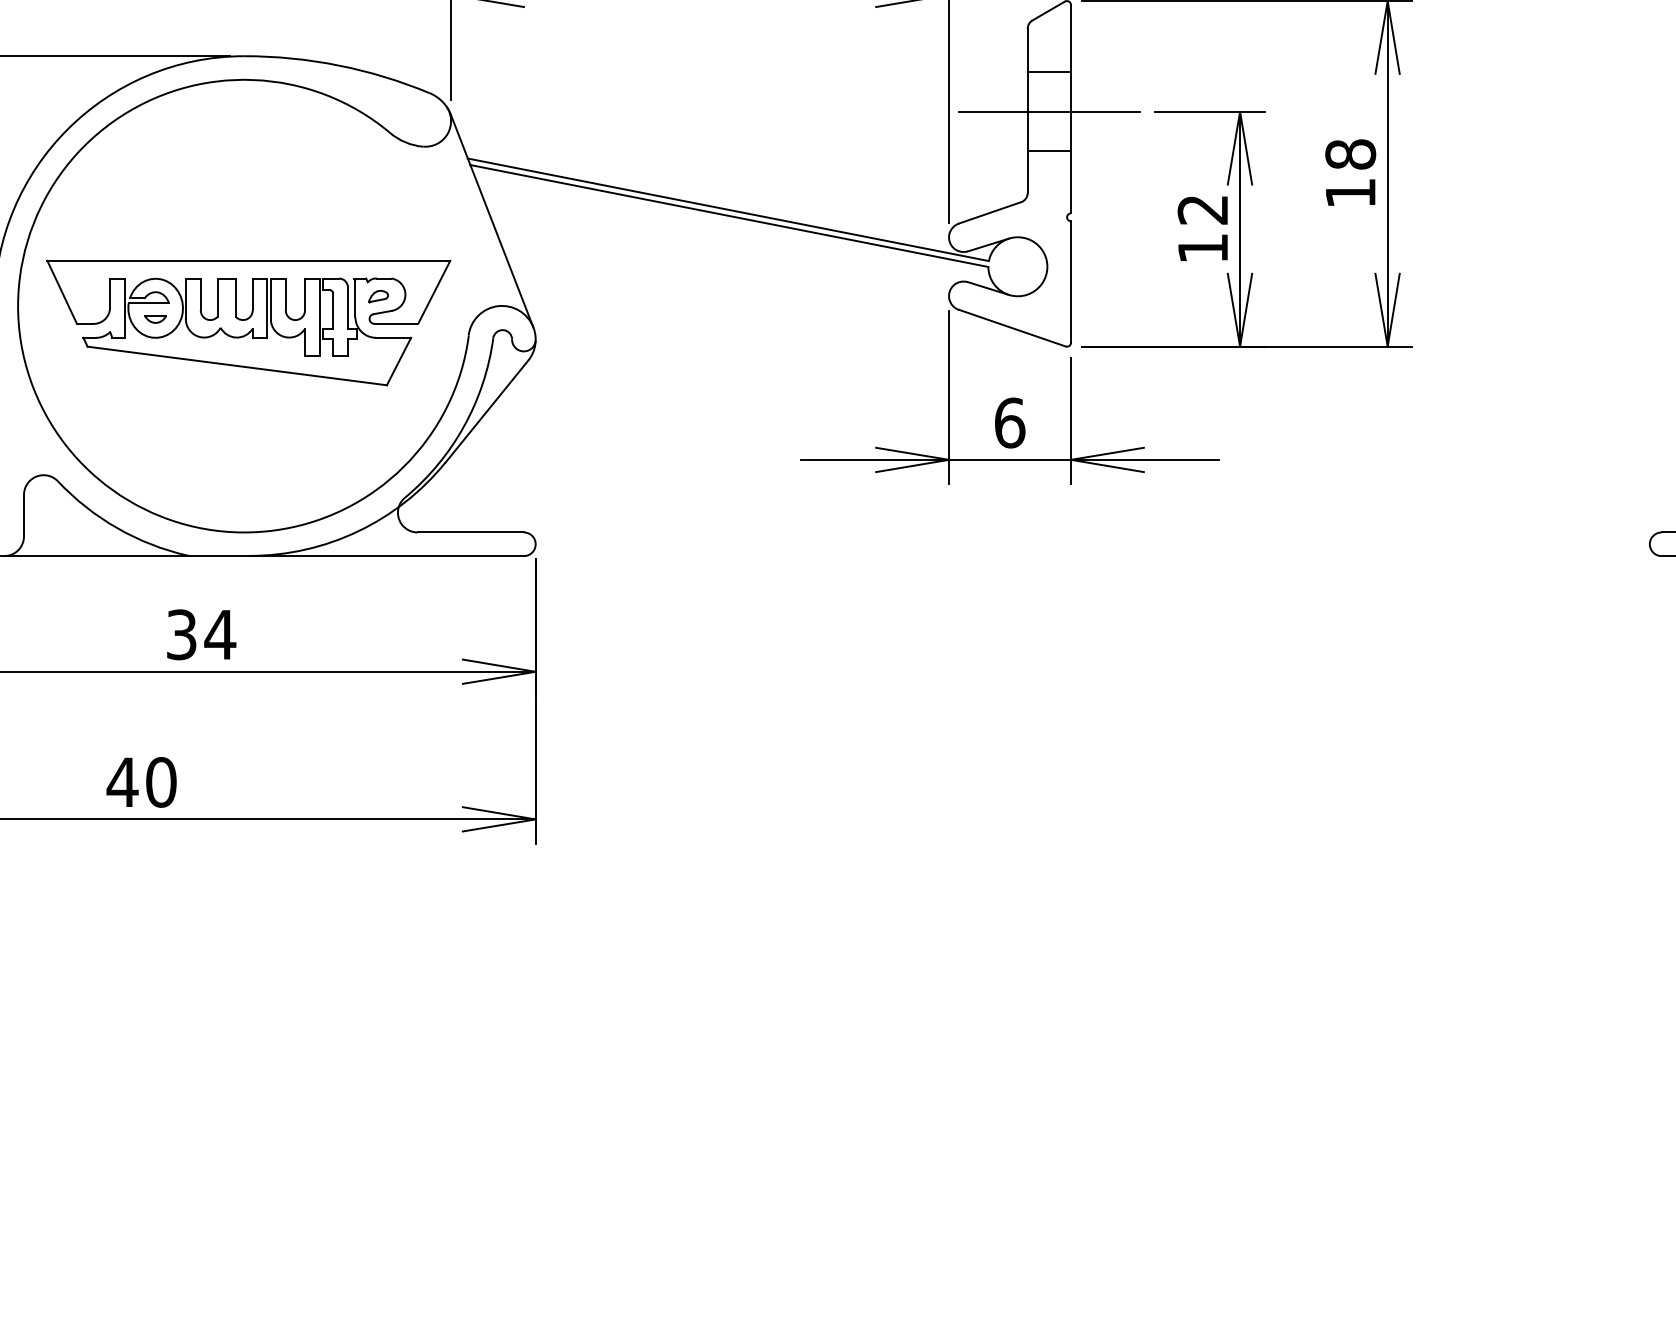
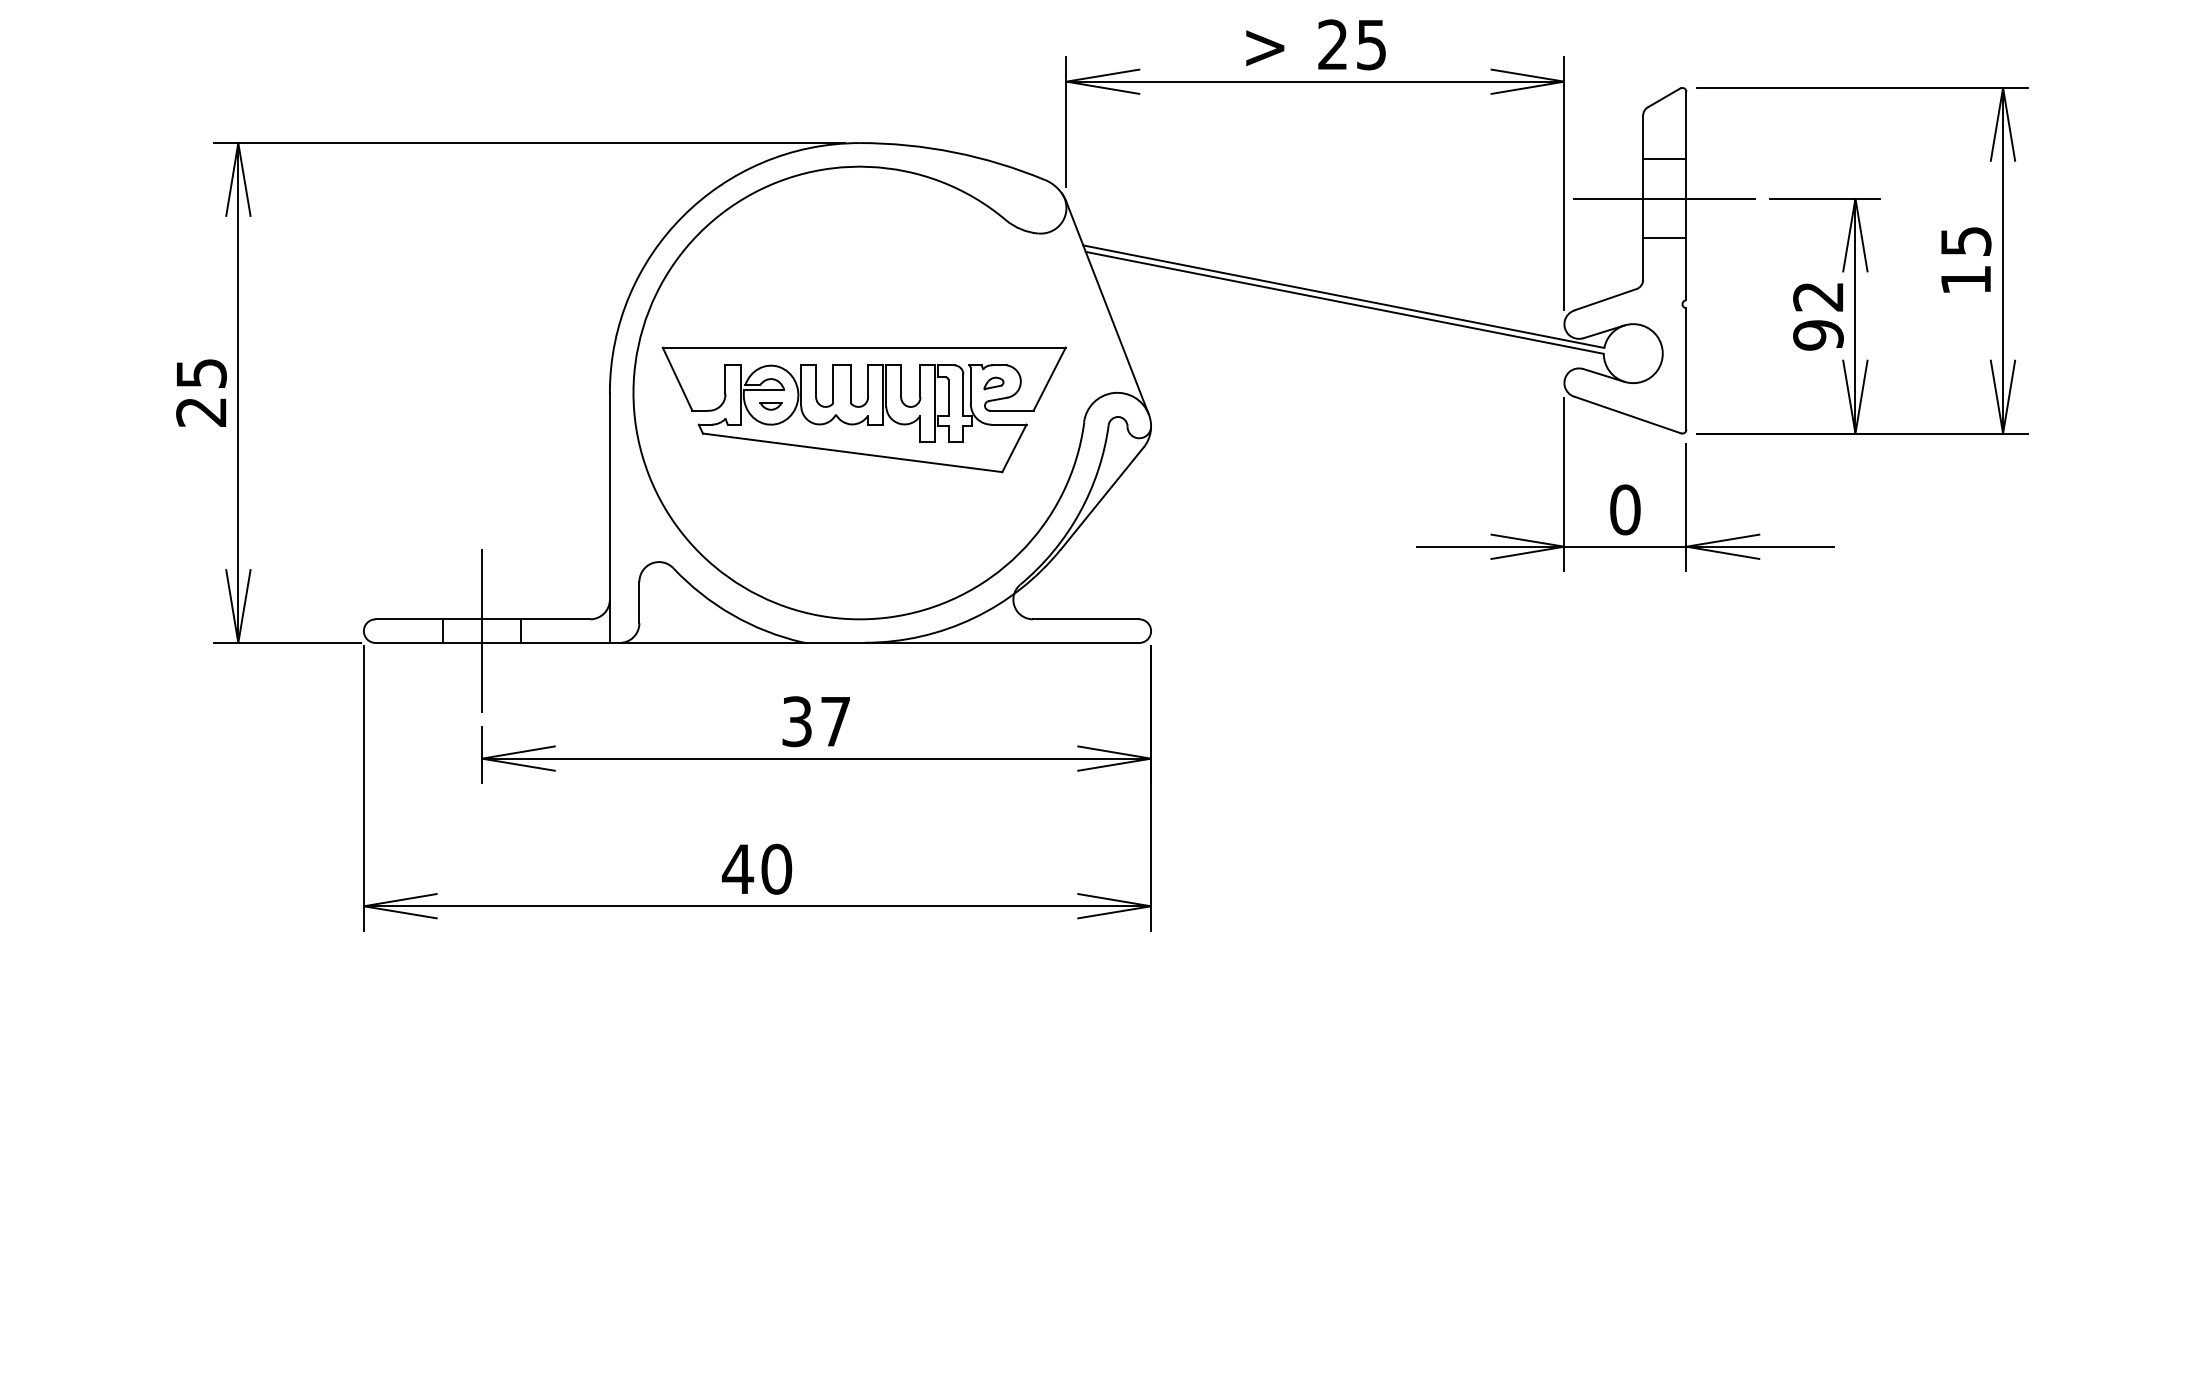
text: (1350, 154) -> (1965, 241), 18 -> 15
text: (1203, 248) -> (1818, 335), 12 -> 92
text: (1010, 422) -> (1625, 509), 6 -> 0
text: (220, 634) -> (835, 721), 34 -> 37

